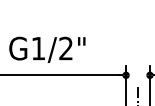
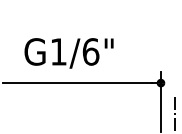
text: (65, 48) -> (90, 51), G1/2" -> G1/6"

